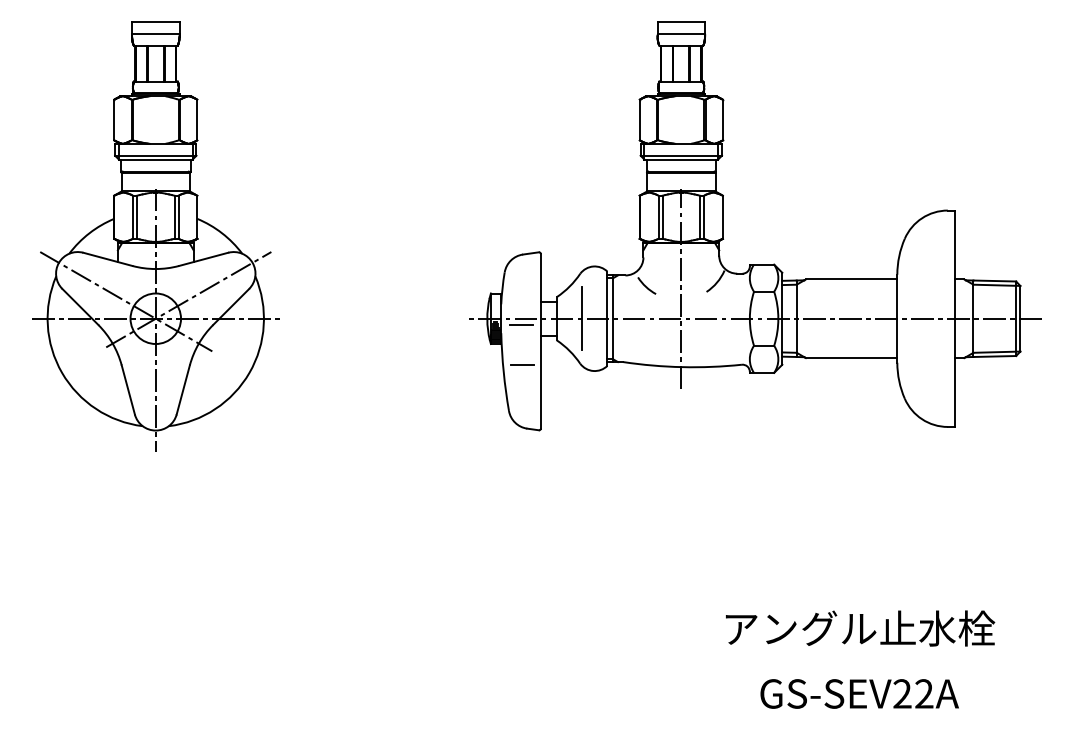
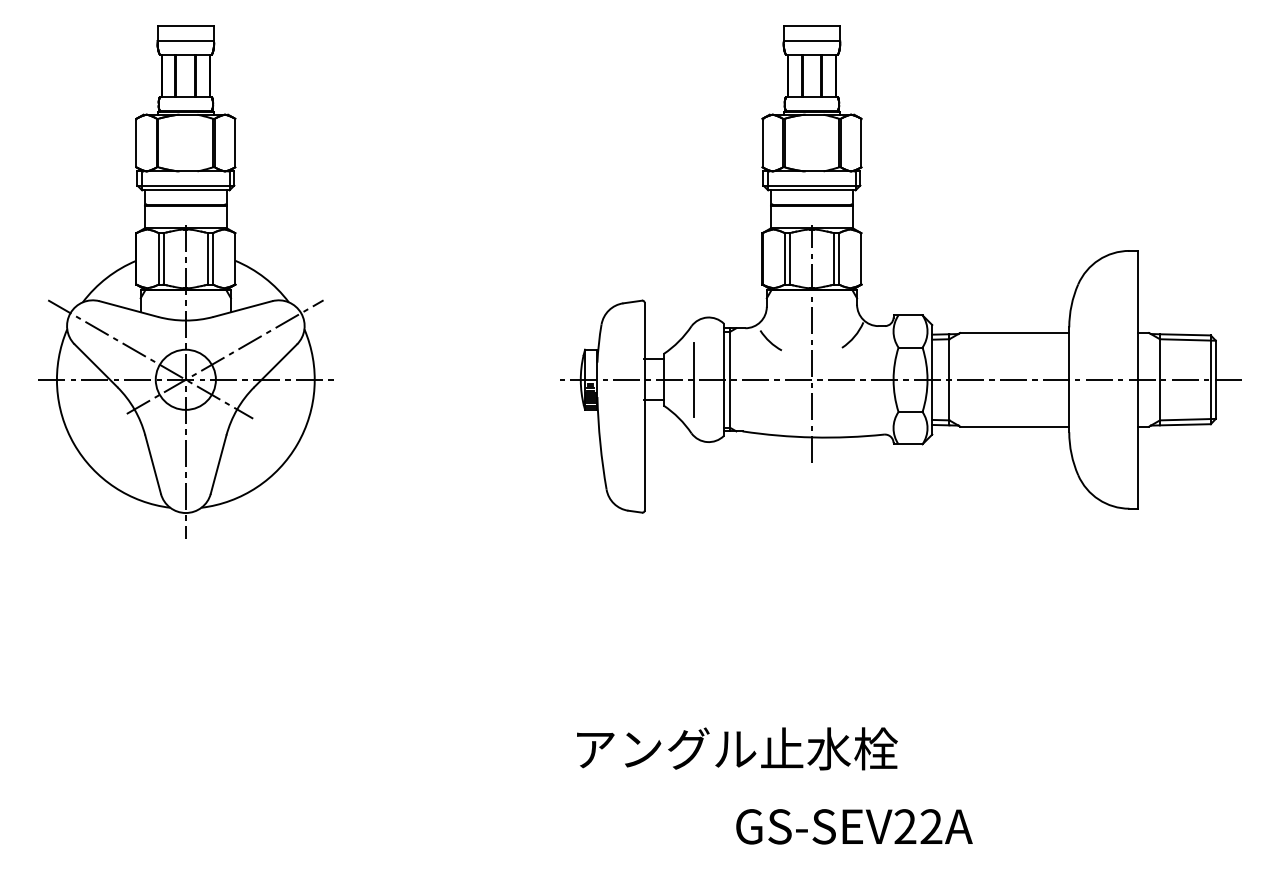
line: (520, 325) -> (620, 387), removed
line: (522, 365) -> (622, 435), removed
text: (860, 628) -> (737, 748), moved
text: (859, 693) -> (854, 826), moved

